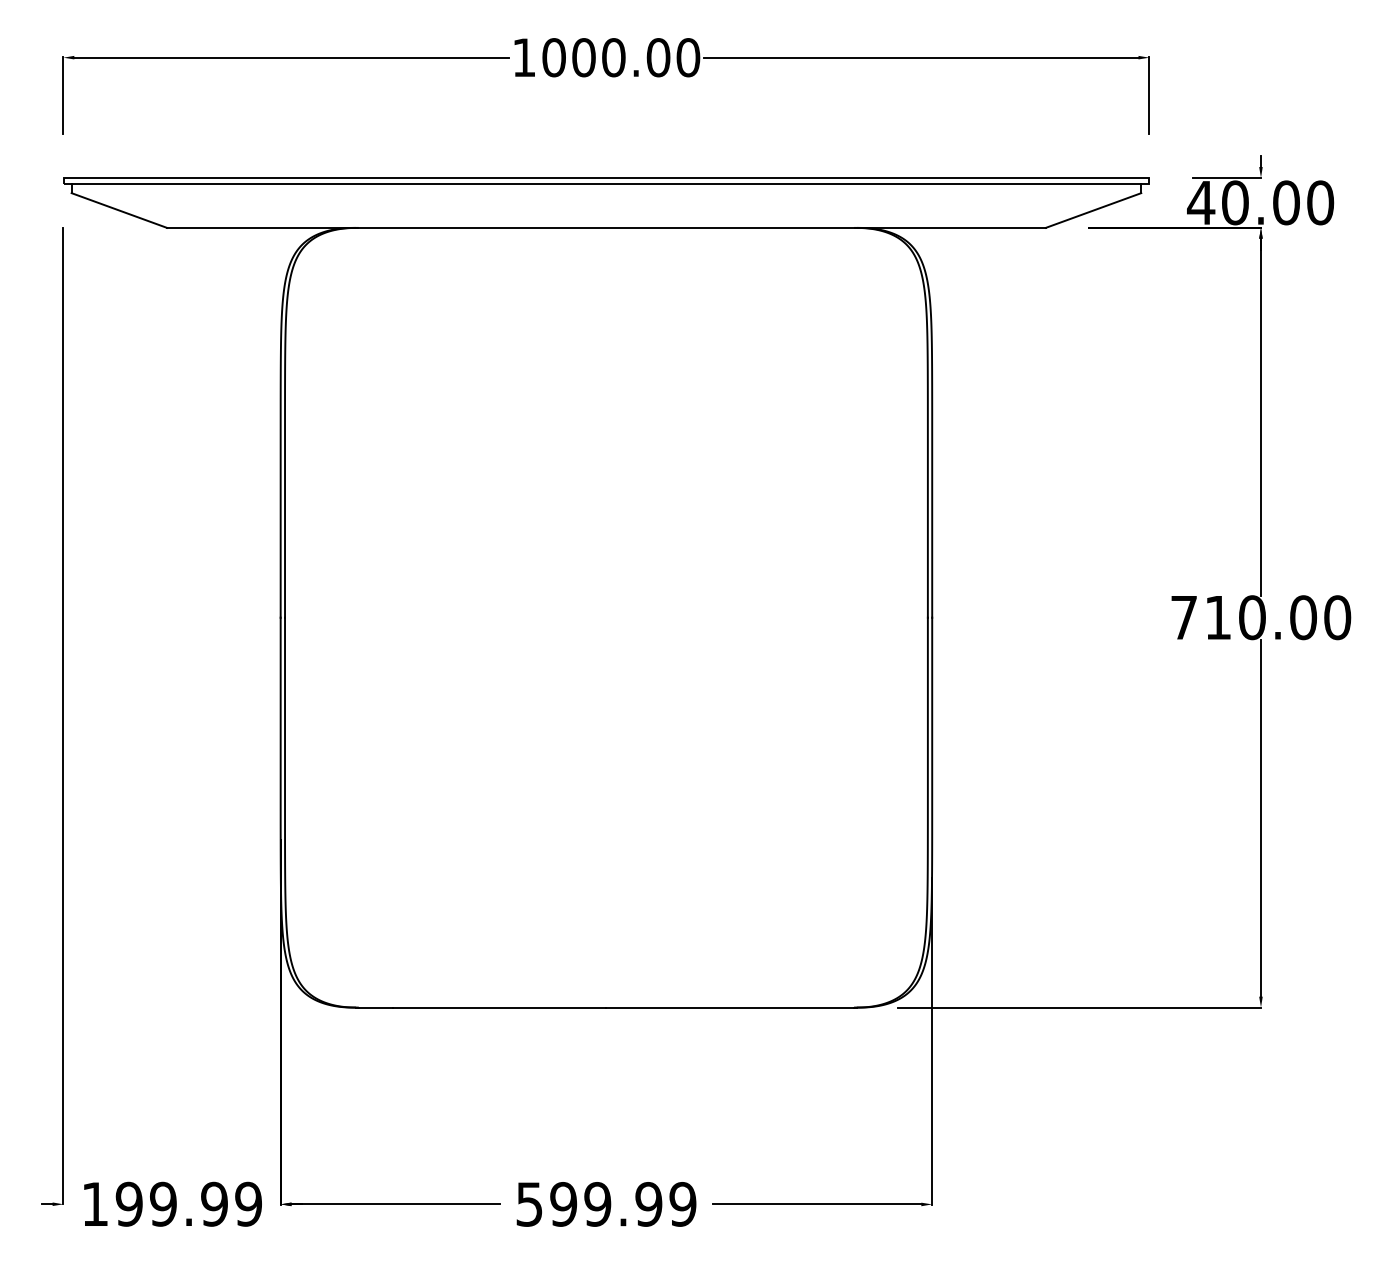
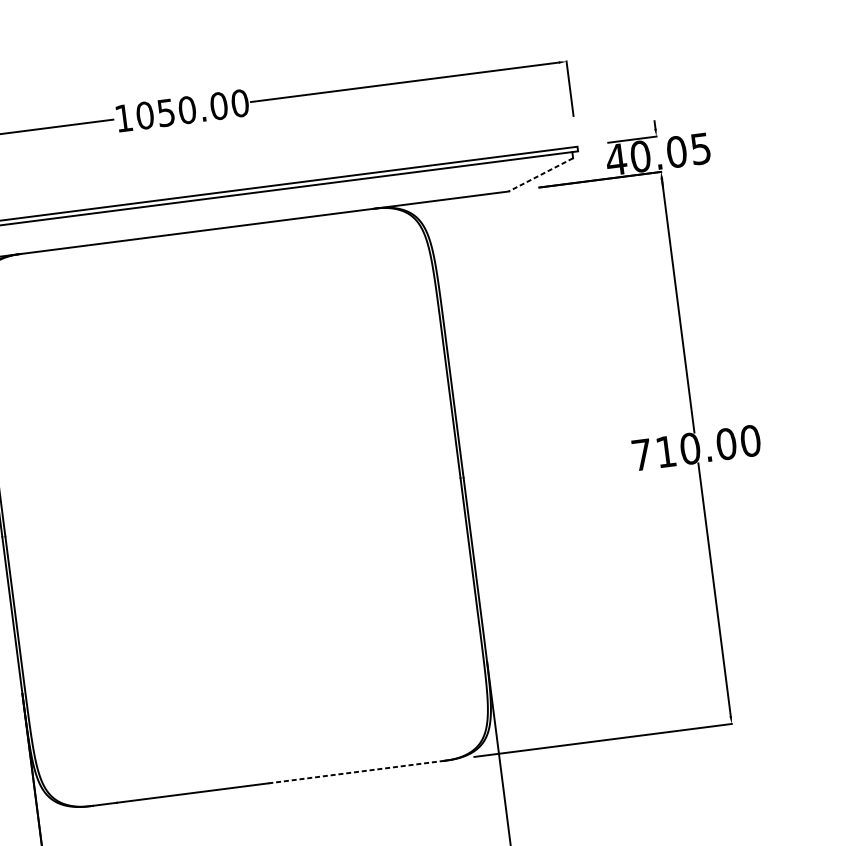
text: (583, 57) -> (165, 112), 1000.00 -> 1050.00
text: (1320, 202) -> (700, 148), 40.00 -> 40.05
line: (1093, 210) -> (540, 174), solid -> dashed
line: (730, 1007) -> (356, 772), solid -> dashed

